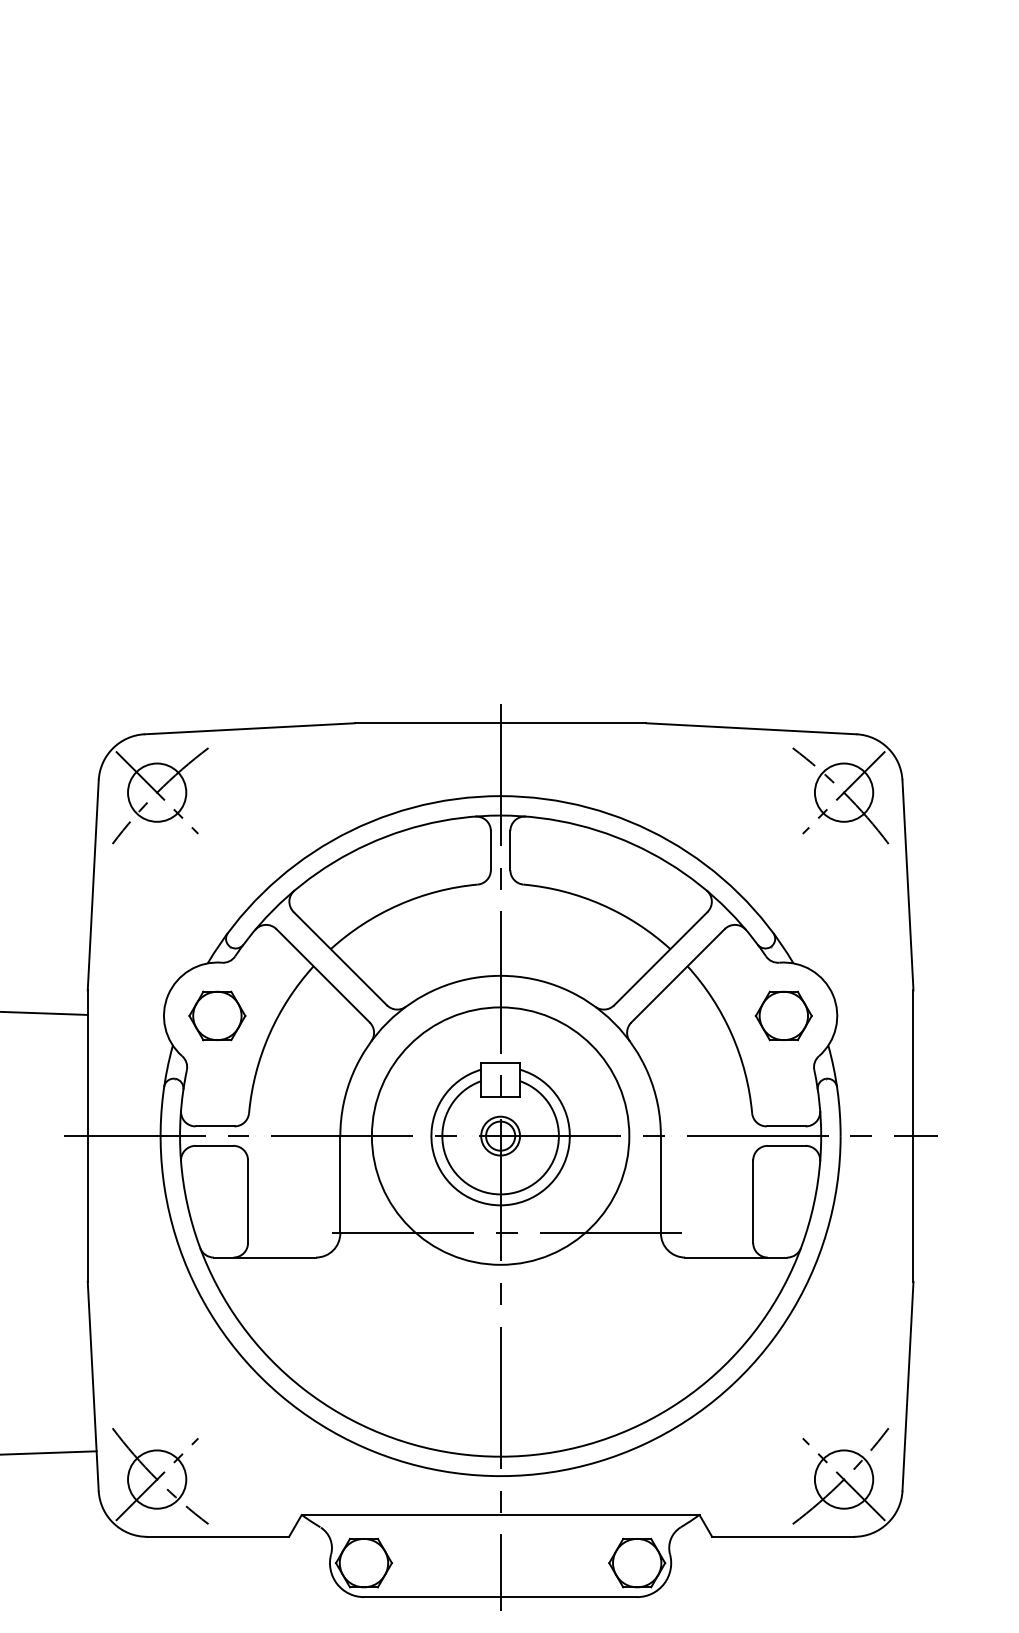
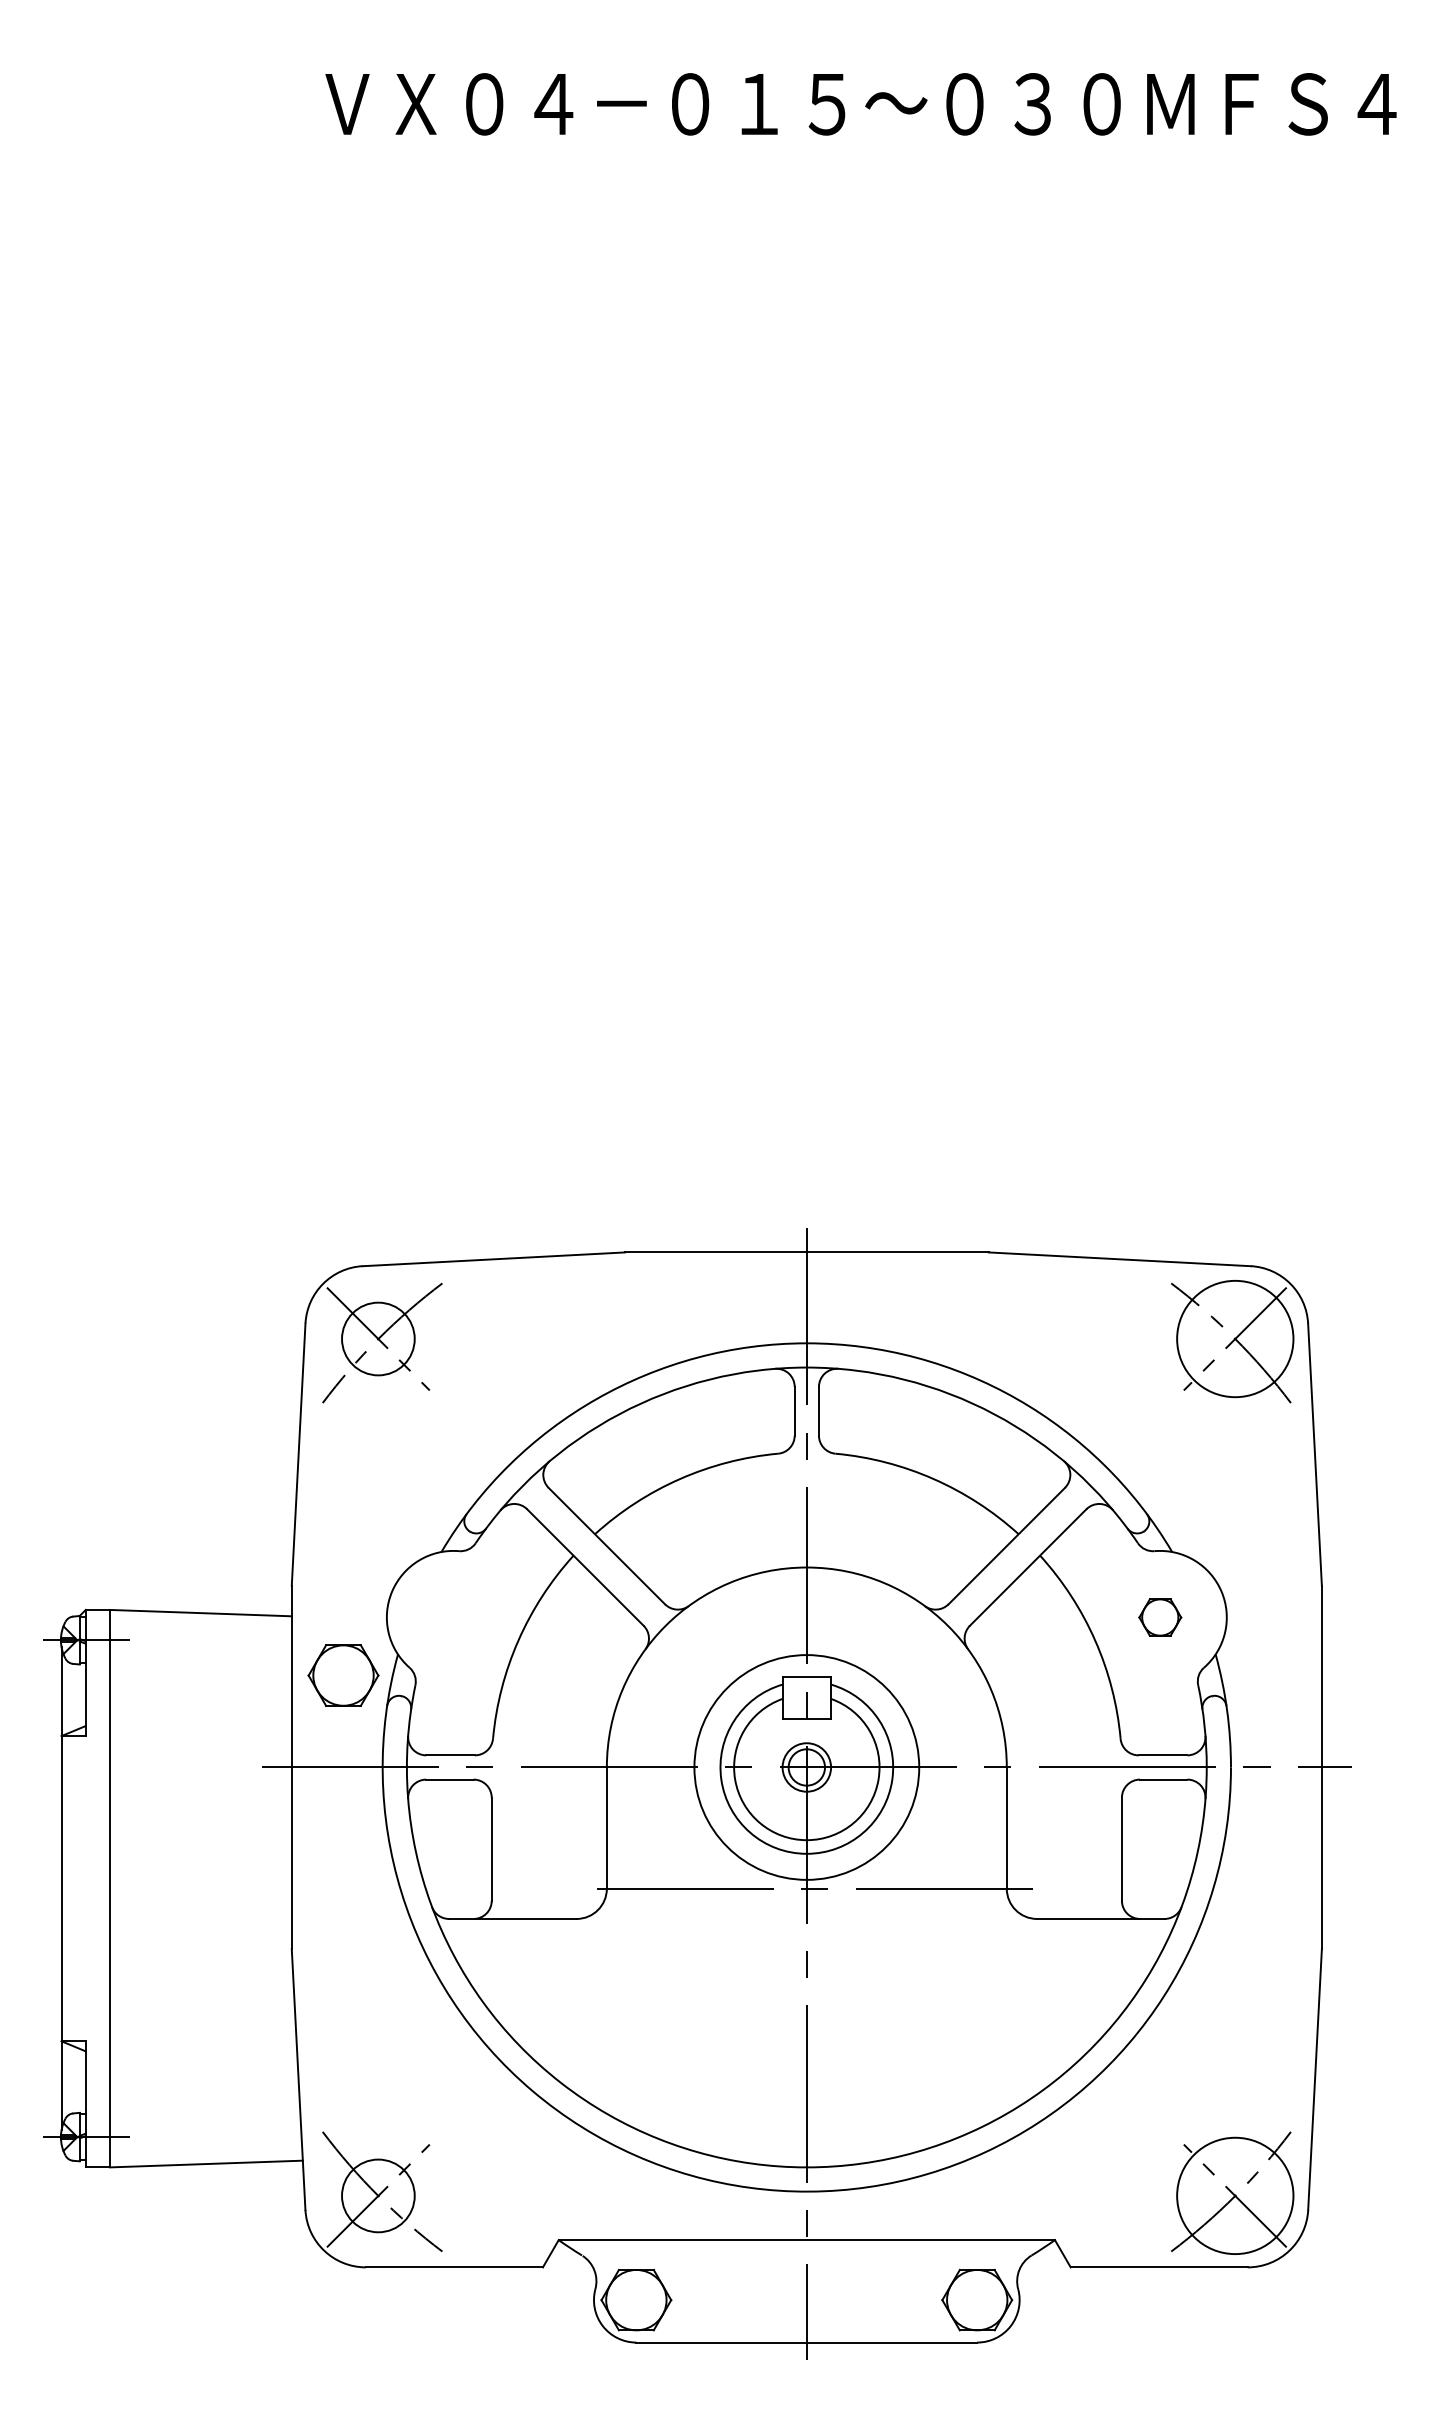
circle: (843, 792) -> (1234, 1338), size x1.6
part: (217, 1015) -> (343, 1675), moved
part: (784, 1015) -> (1160, 1617), size x0.6
circle: (500, 1136) -> (806, 1767), size x0.7
circle: (843, 1479) -> (1234, 2195), size x1.6

